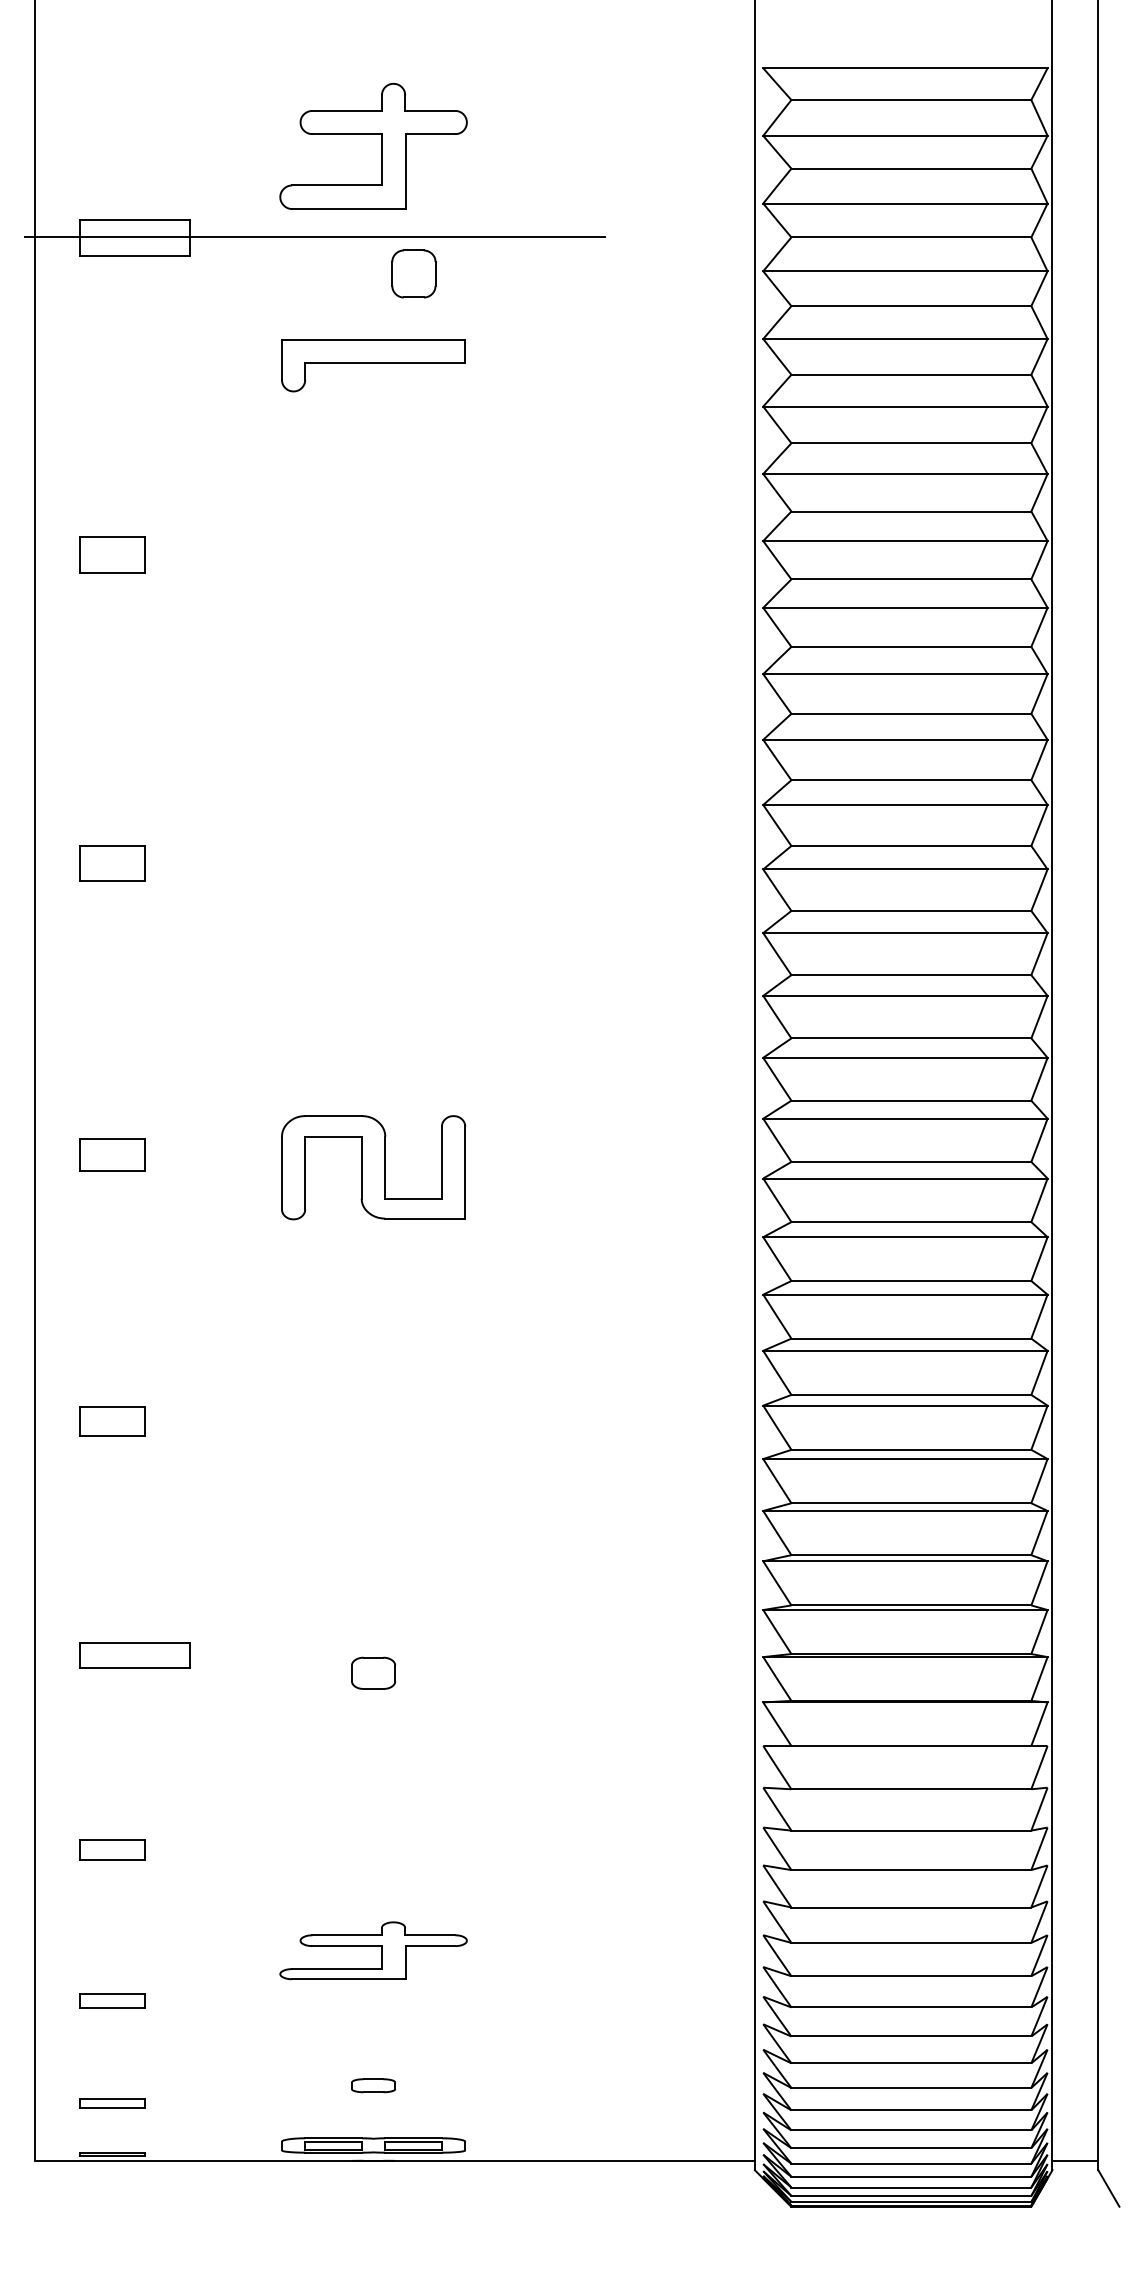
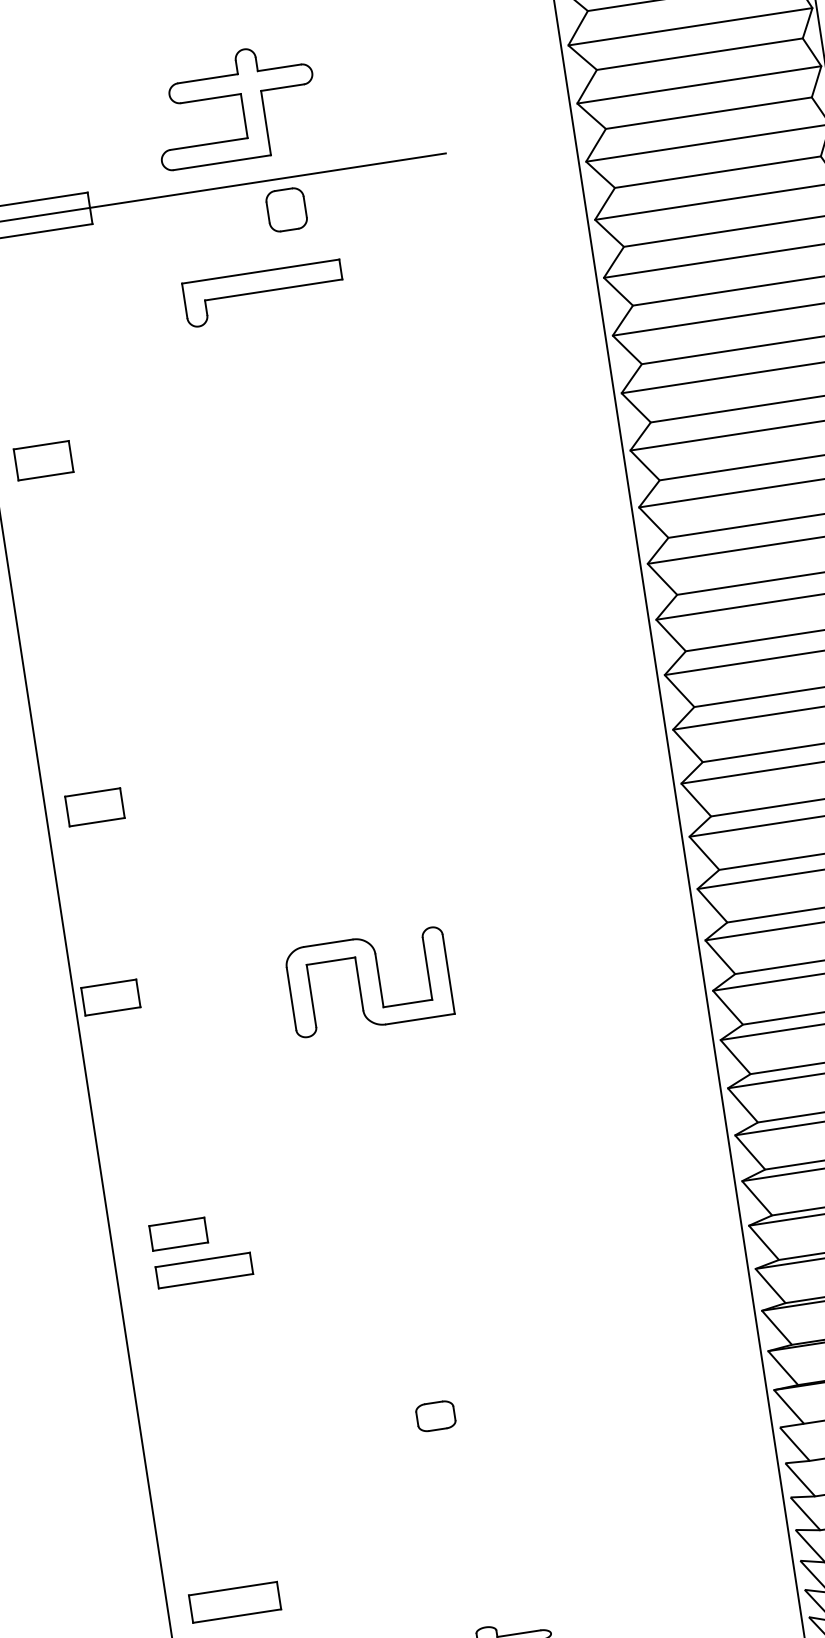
part: (112, 554) -> (43, 460), moved
part: (112, 863) -> (94, 807), moved
part: (112, 1154) -> (110, 997), moved
part: (134, 1655) -> (203, 1271), moved
part: (112, 1849) -> (234, 1601), size x1.6

